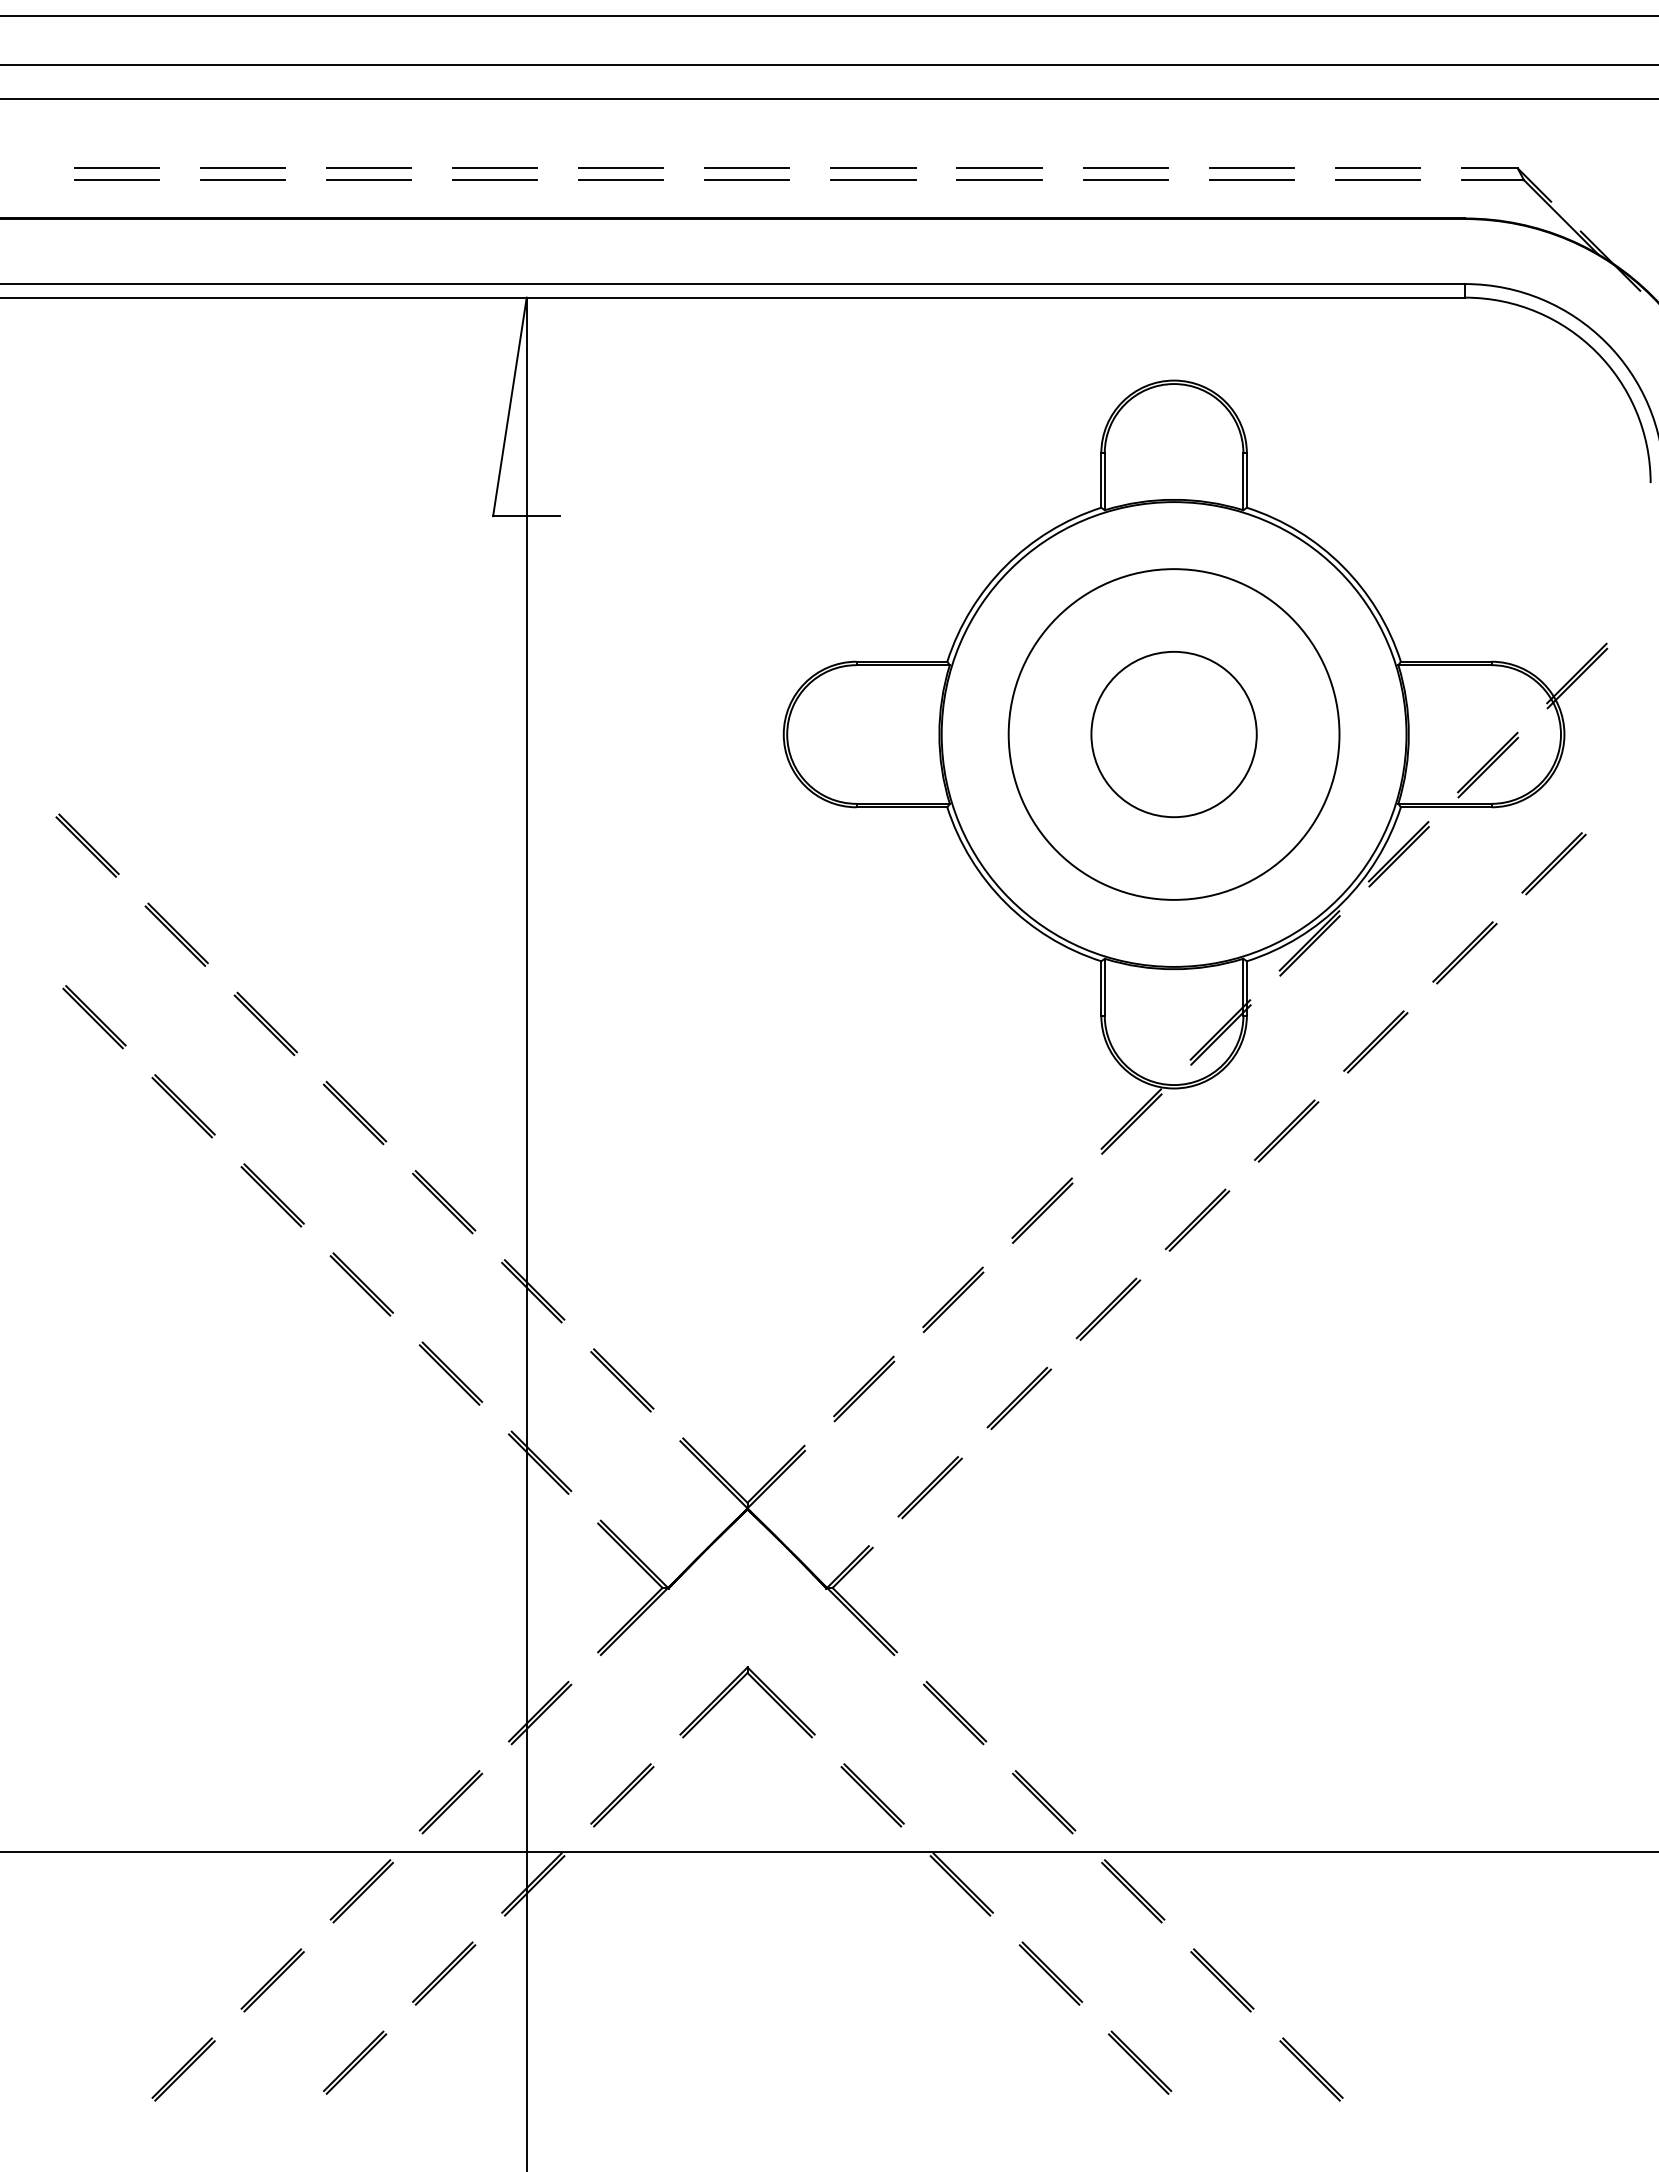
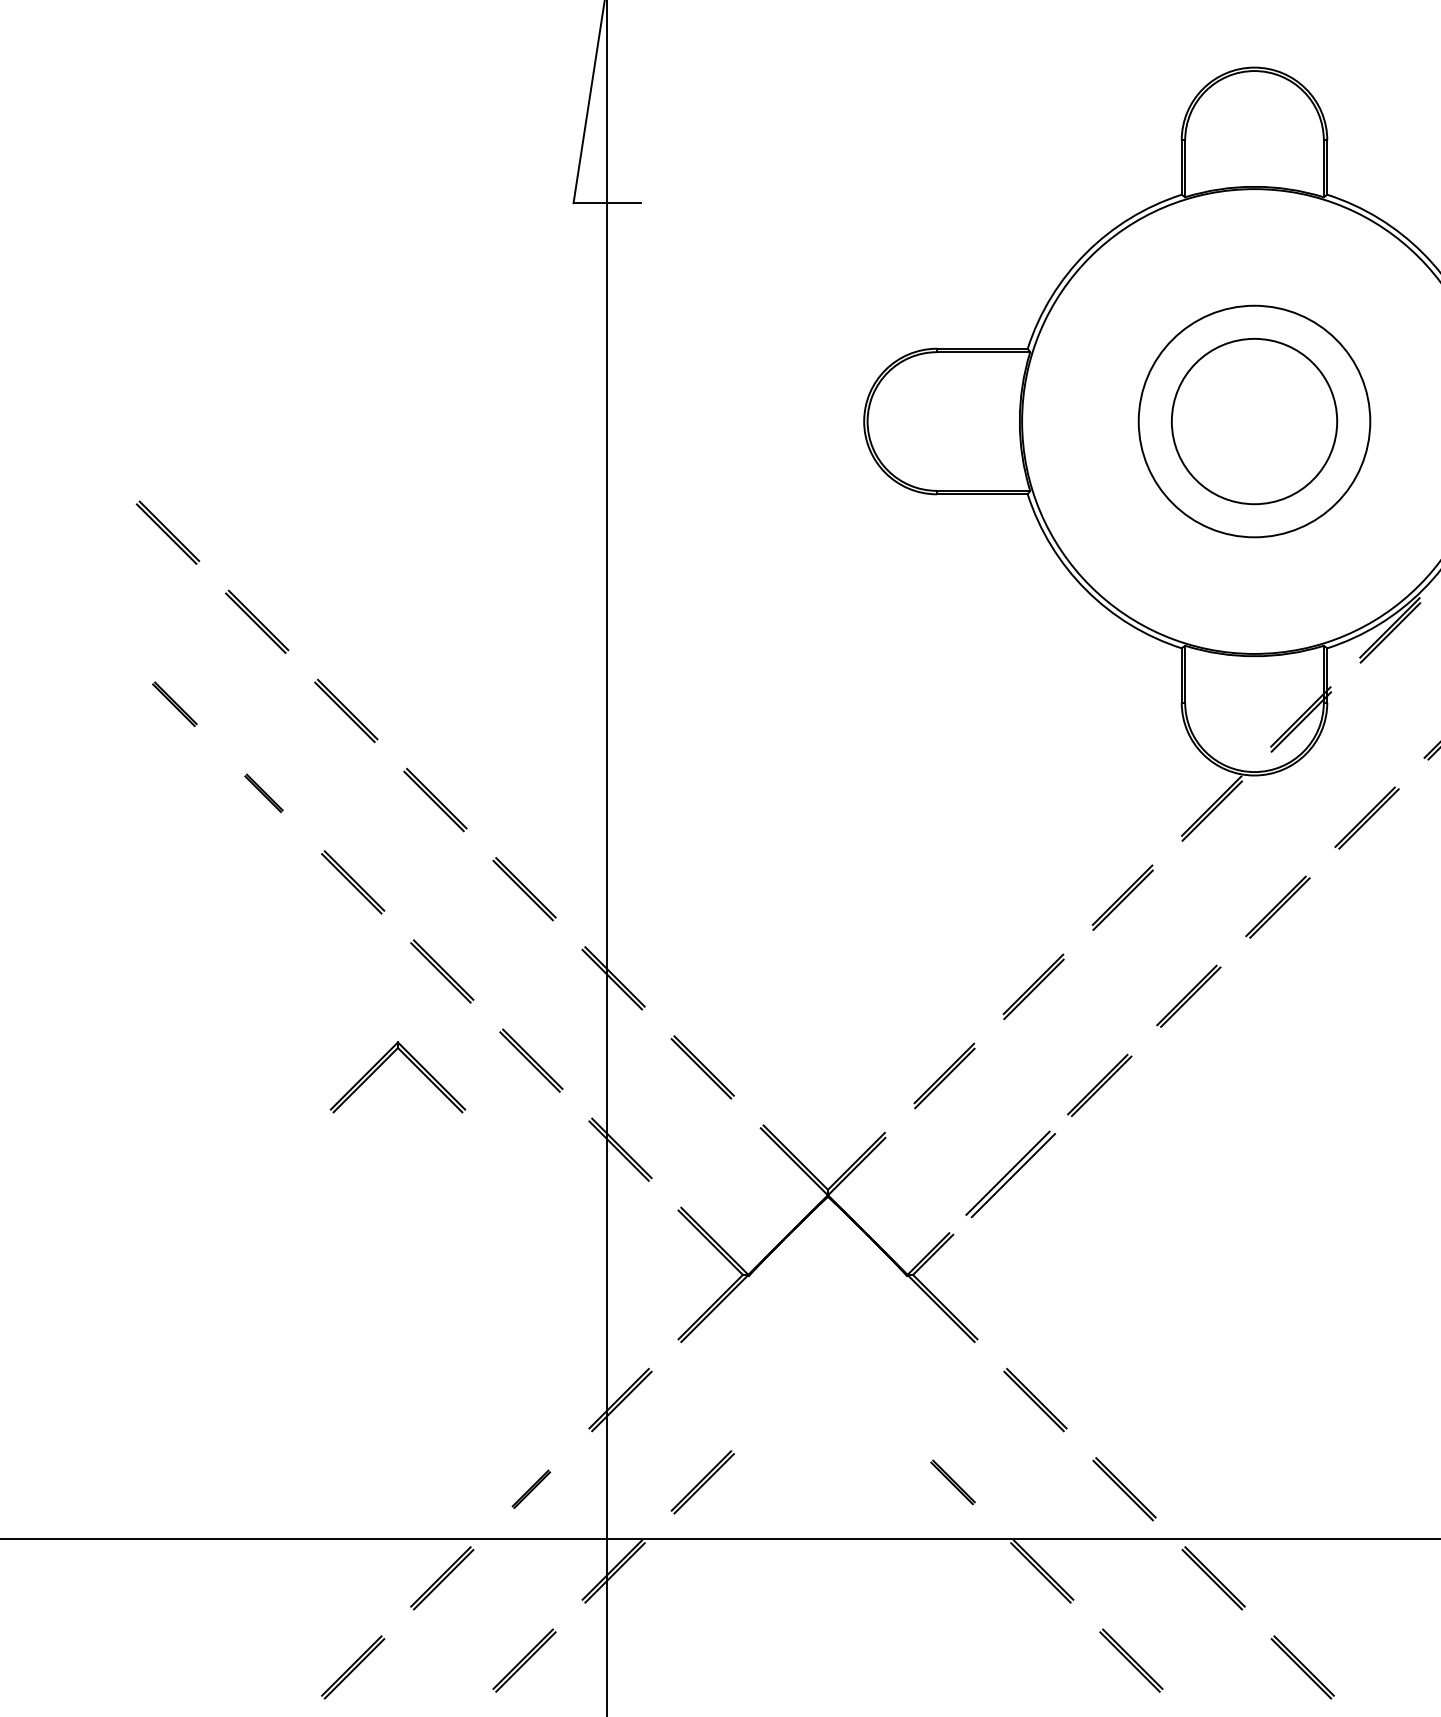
circle: (1173, 734) -> (1253, 421), size x0.7
part: (94, 1017) -> (174, 704), size x0.7
part: (183, 1106) -> (263, 793), size x0.6
part: (929, 1487) -> (1009, 1174), size x1.4
part: (733, 1688) -> (383, 1063), moved
part: (872, 1795) -> (952, 1482), size x0.7
part: (450, 1802) -> (530, 1489), size x0.6

